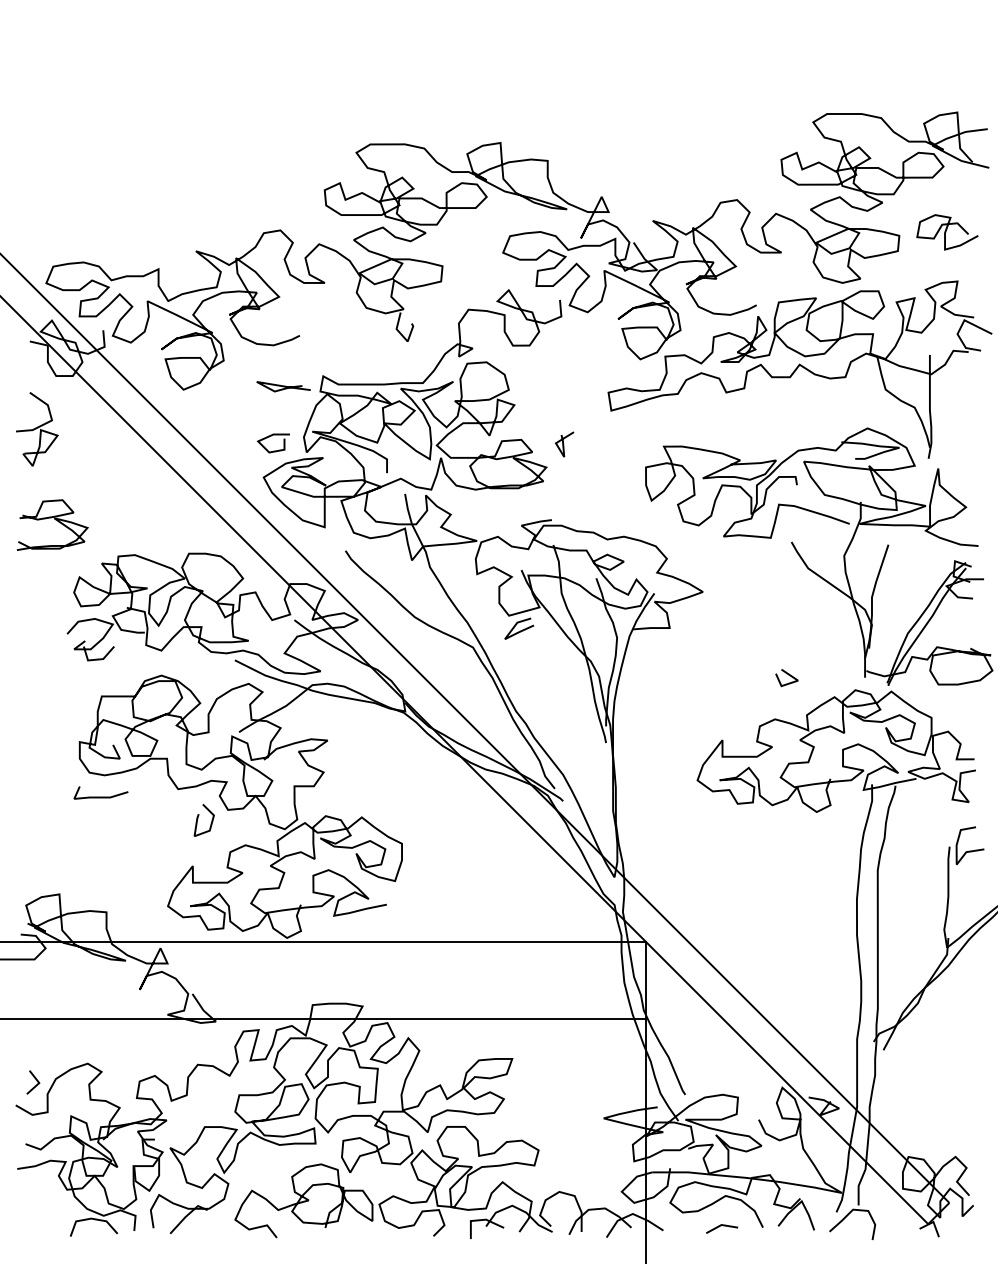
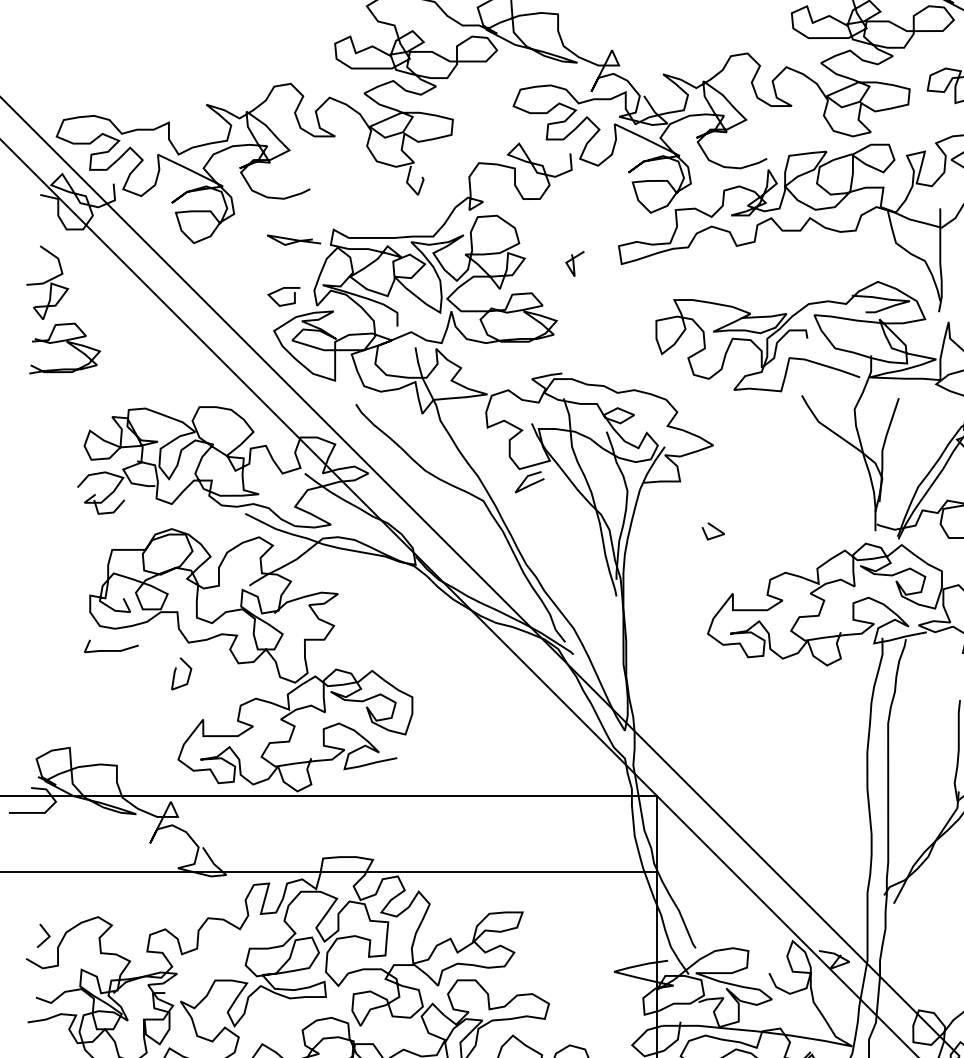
line: (564, 444) -> (574, 263), moved
part: (52, 524) -> (64, 347), moved
line: (788, 675) -> (714, 528), moved
curve: (198, 819) -> (175, 672), moved

